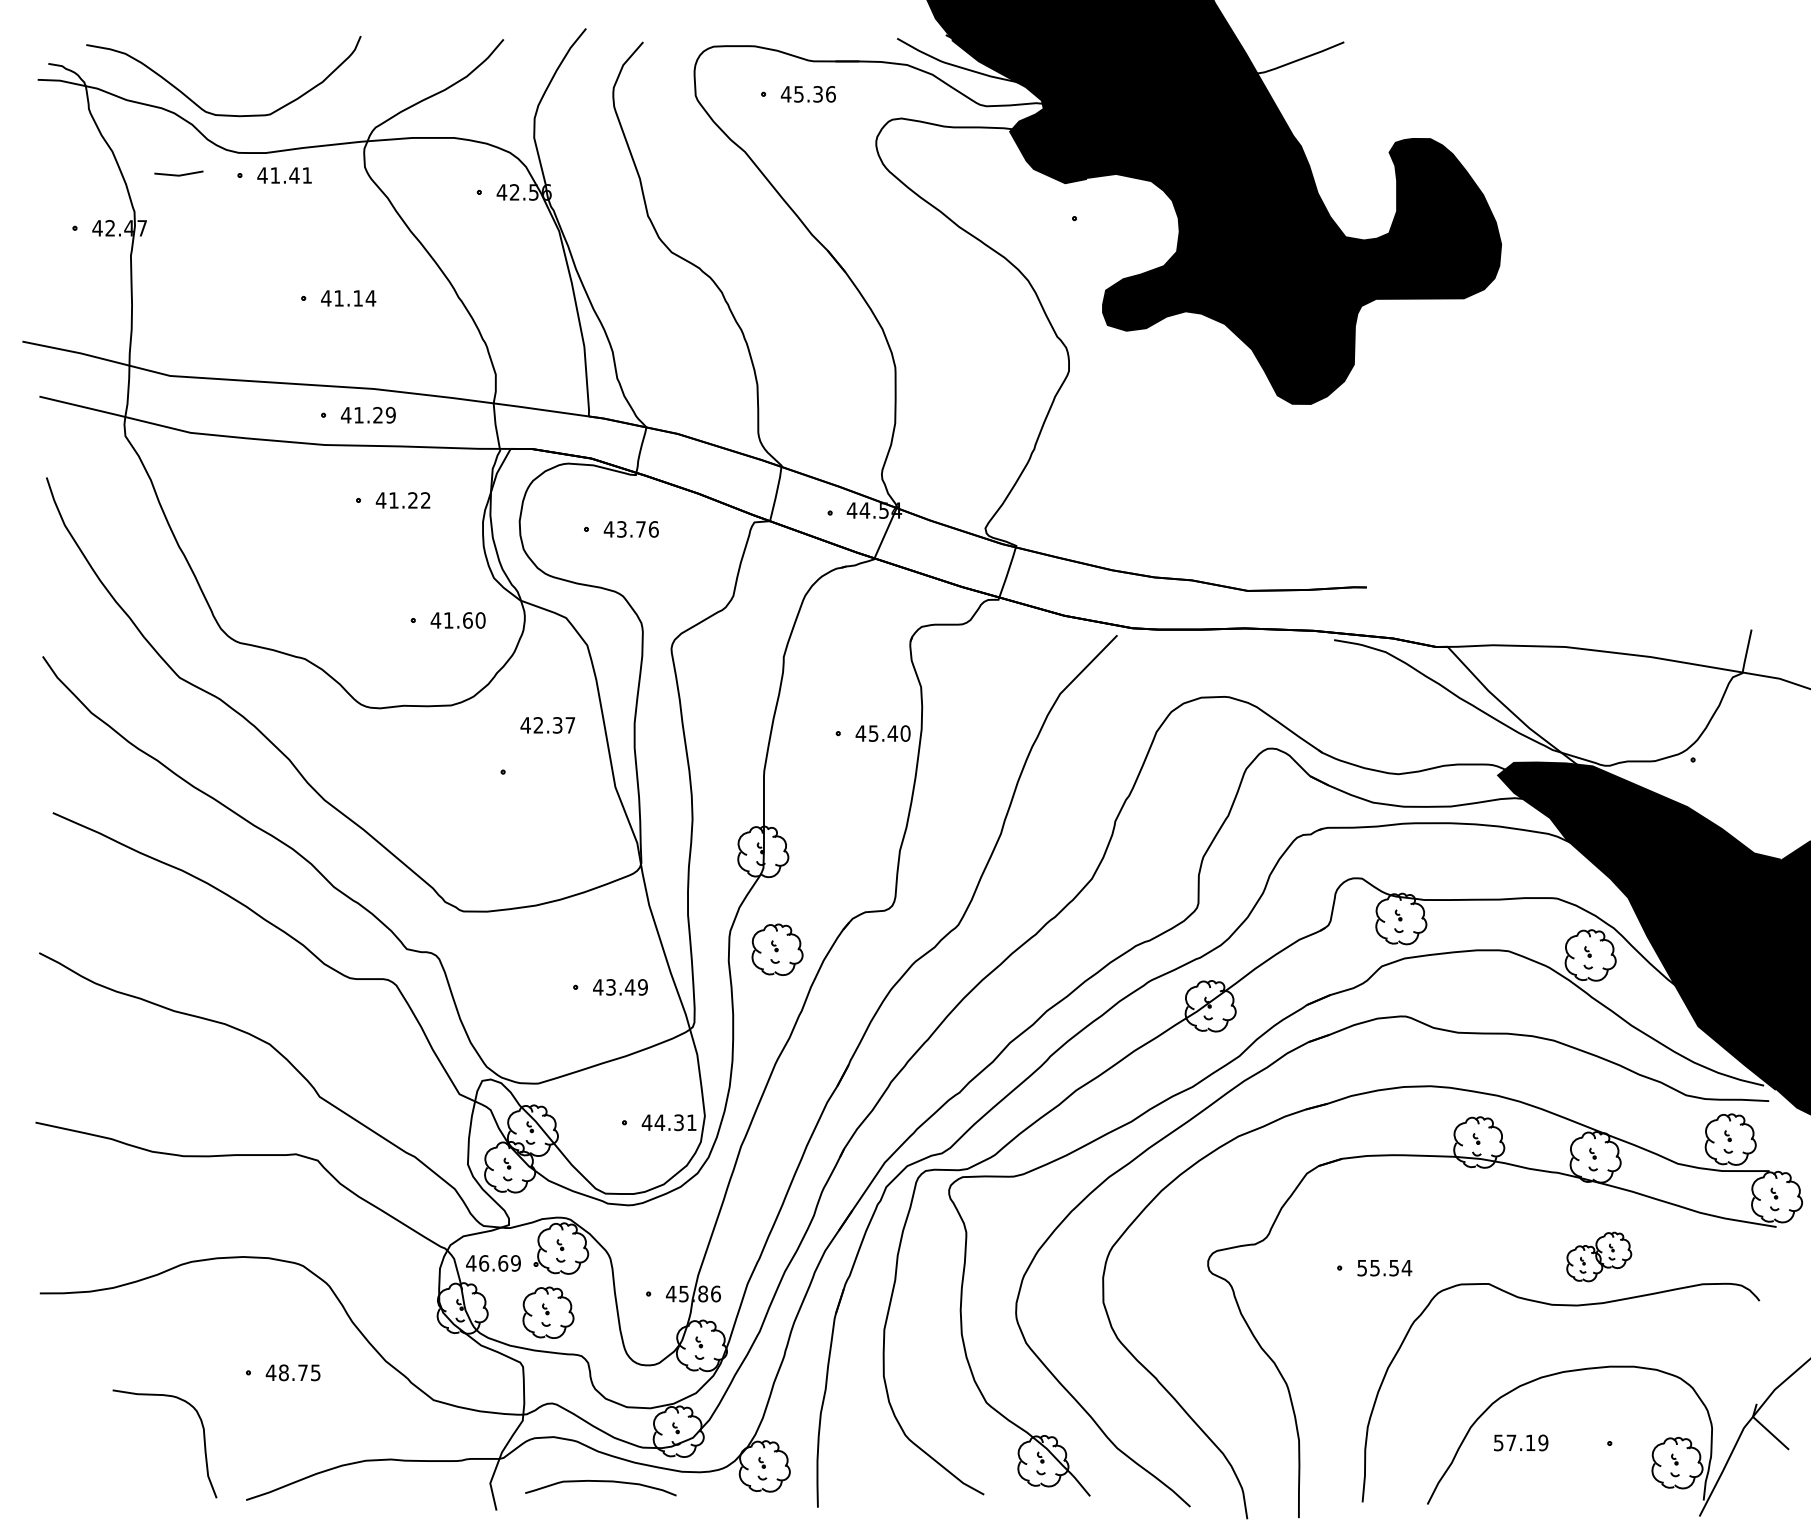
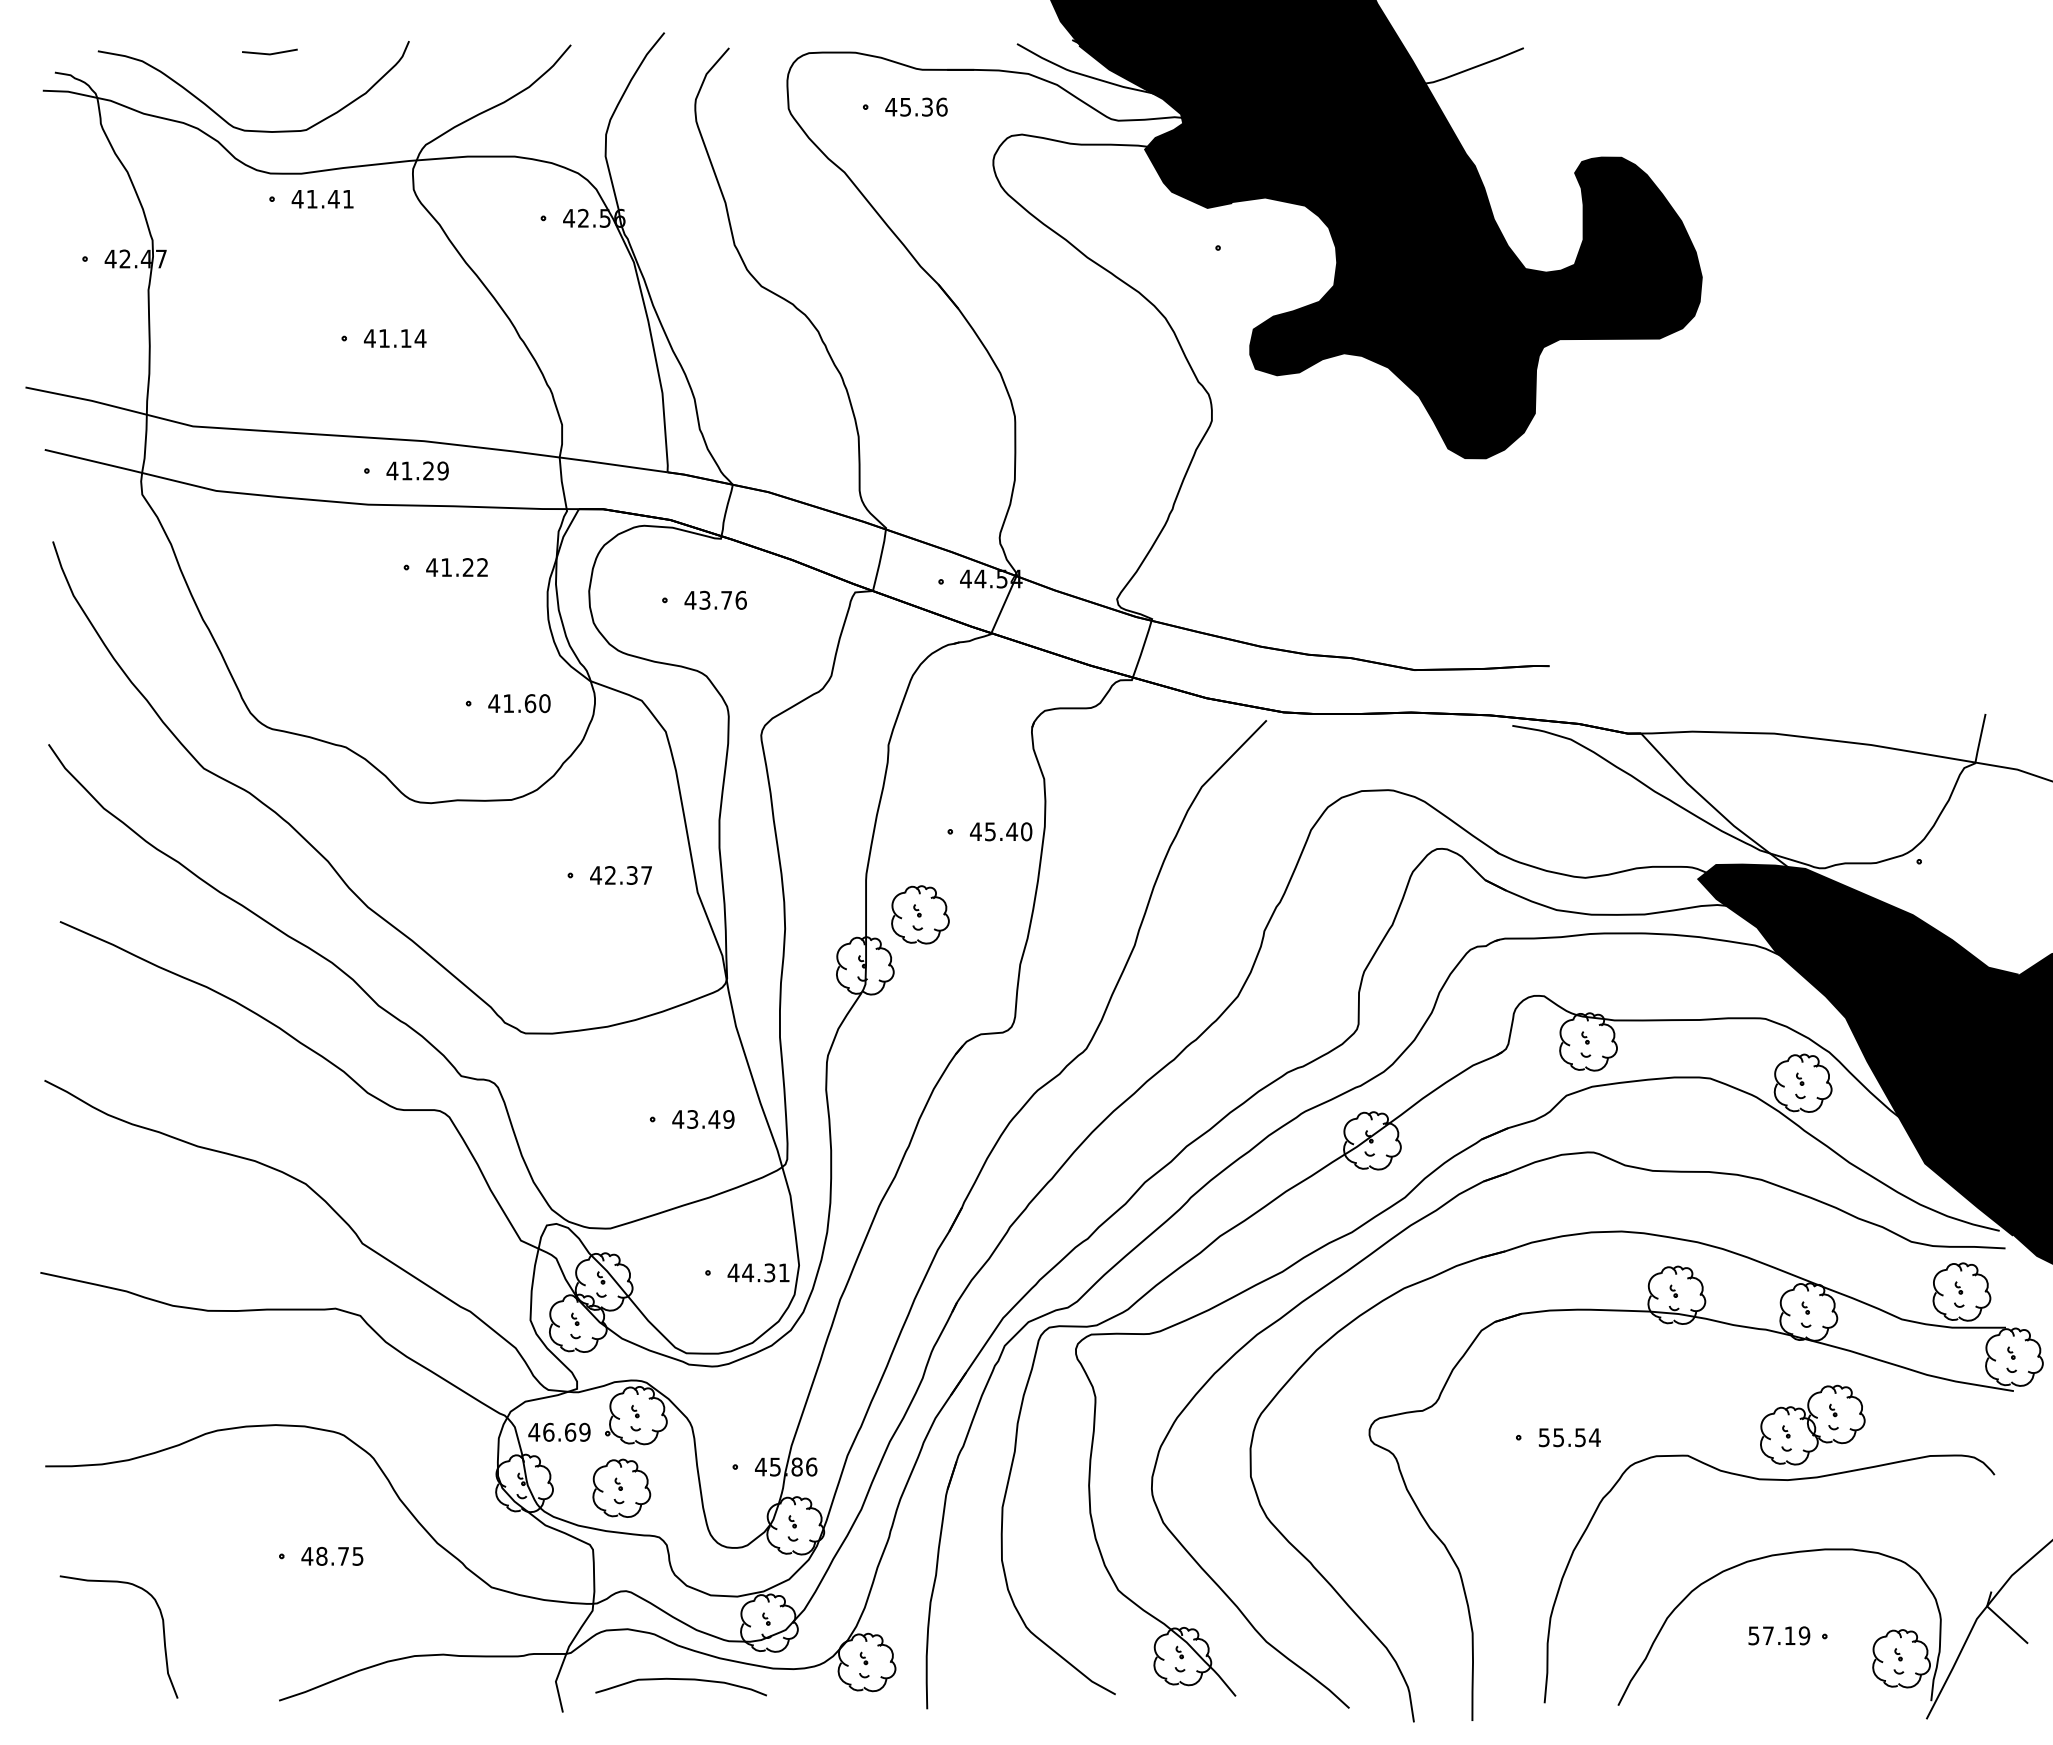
line: (178, 174) -> (269, 53), moved
text: (547, 725) -> (620, 875), moved
part: (777, 949) -> (920, 914), moved
part: (1598, 1256) -> (1812, 1424), size x1.43
curve: (203, 1436) -> (162, 1628), moved
text: (1521, 1442) -> (1779, 1635), moved

